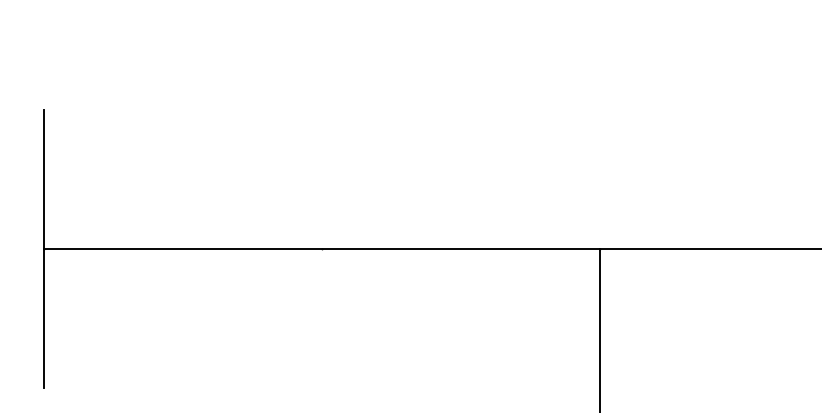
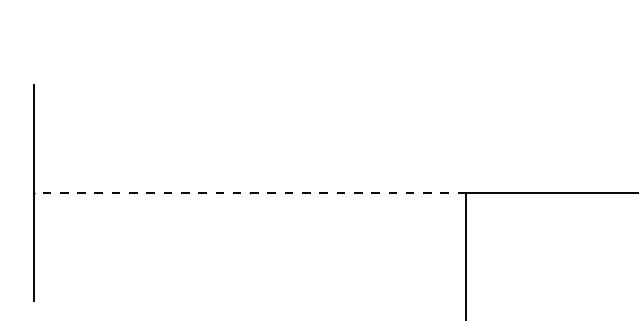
line: (320, 248) -> (249, 193), solid -> dashed

